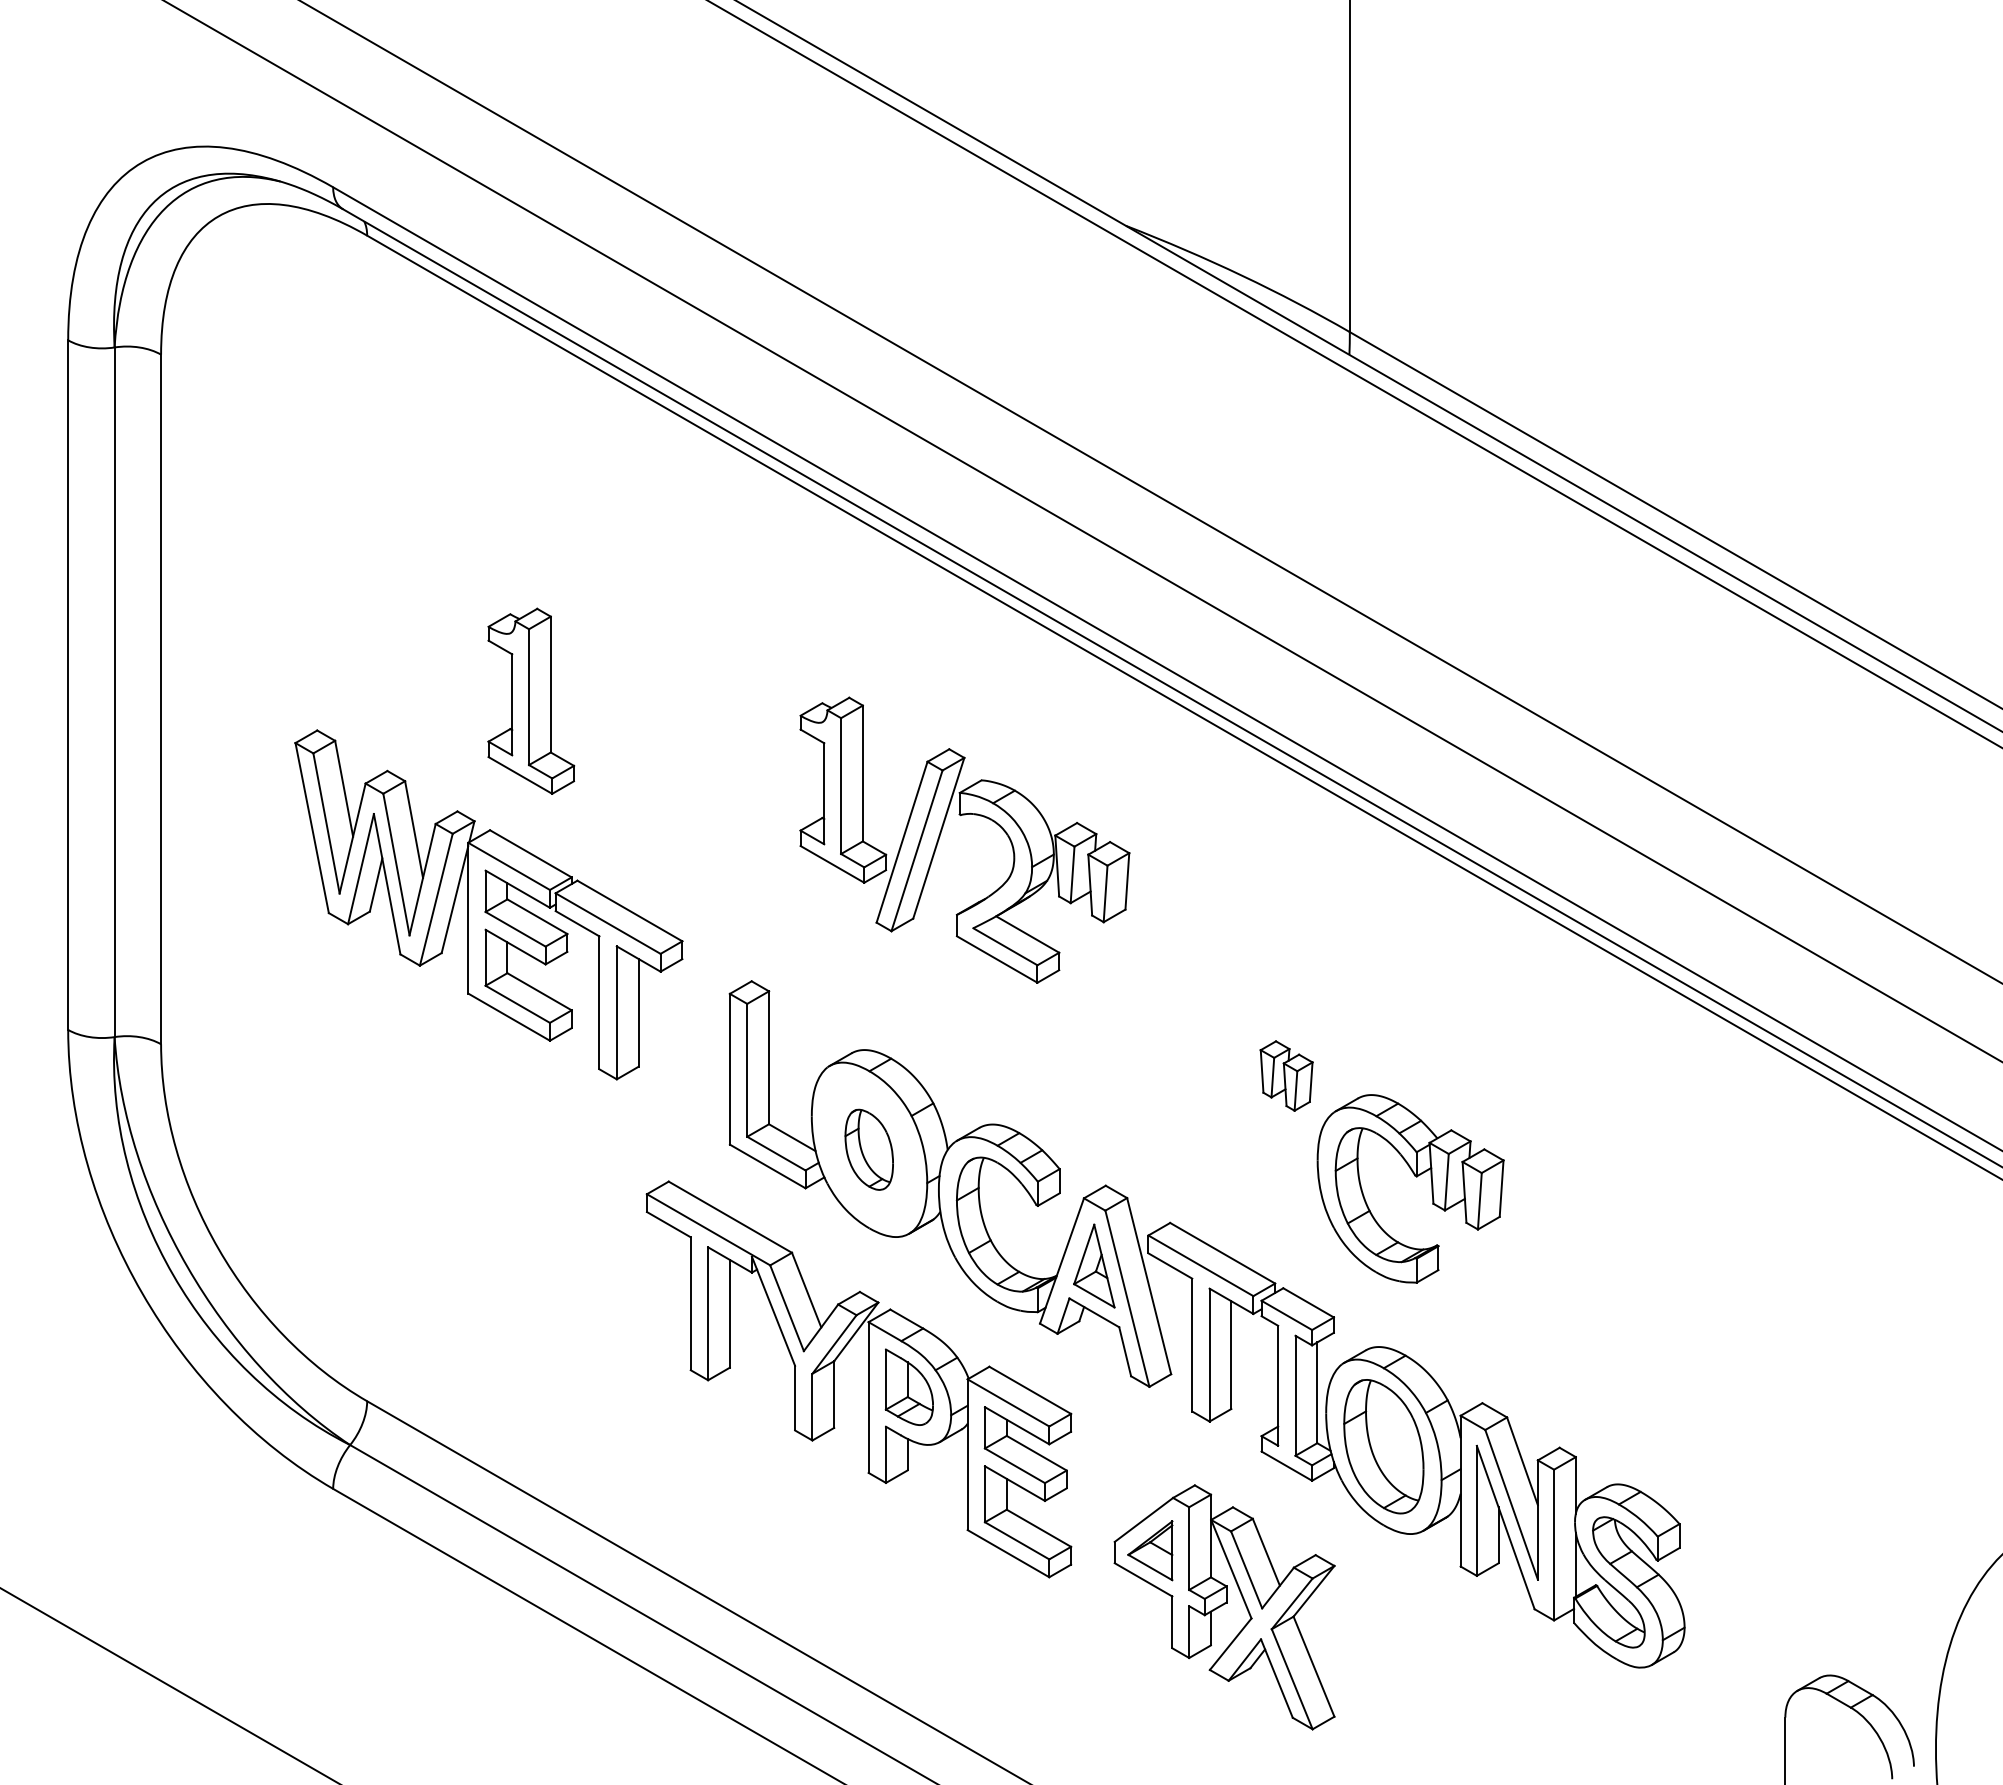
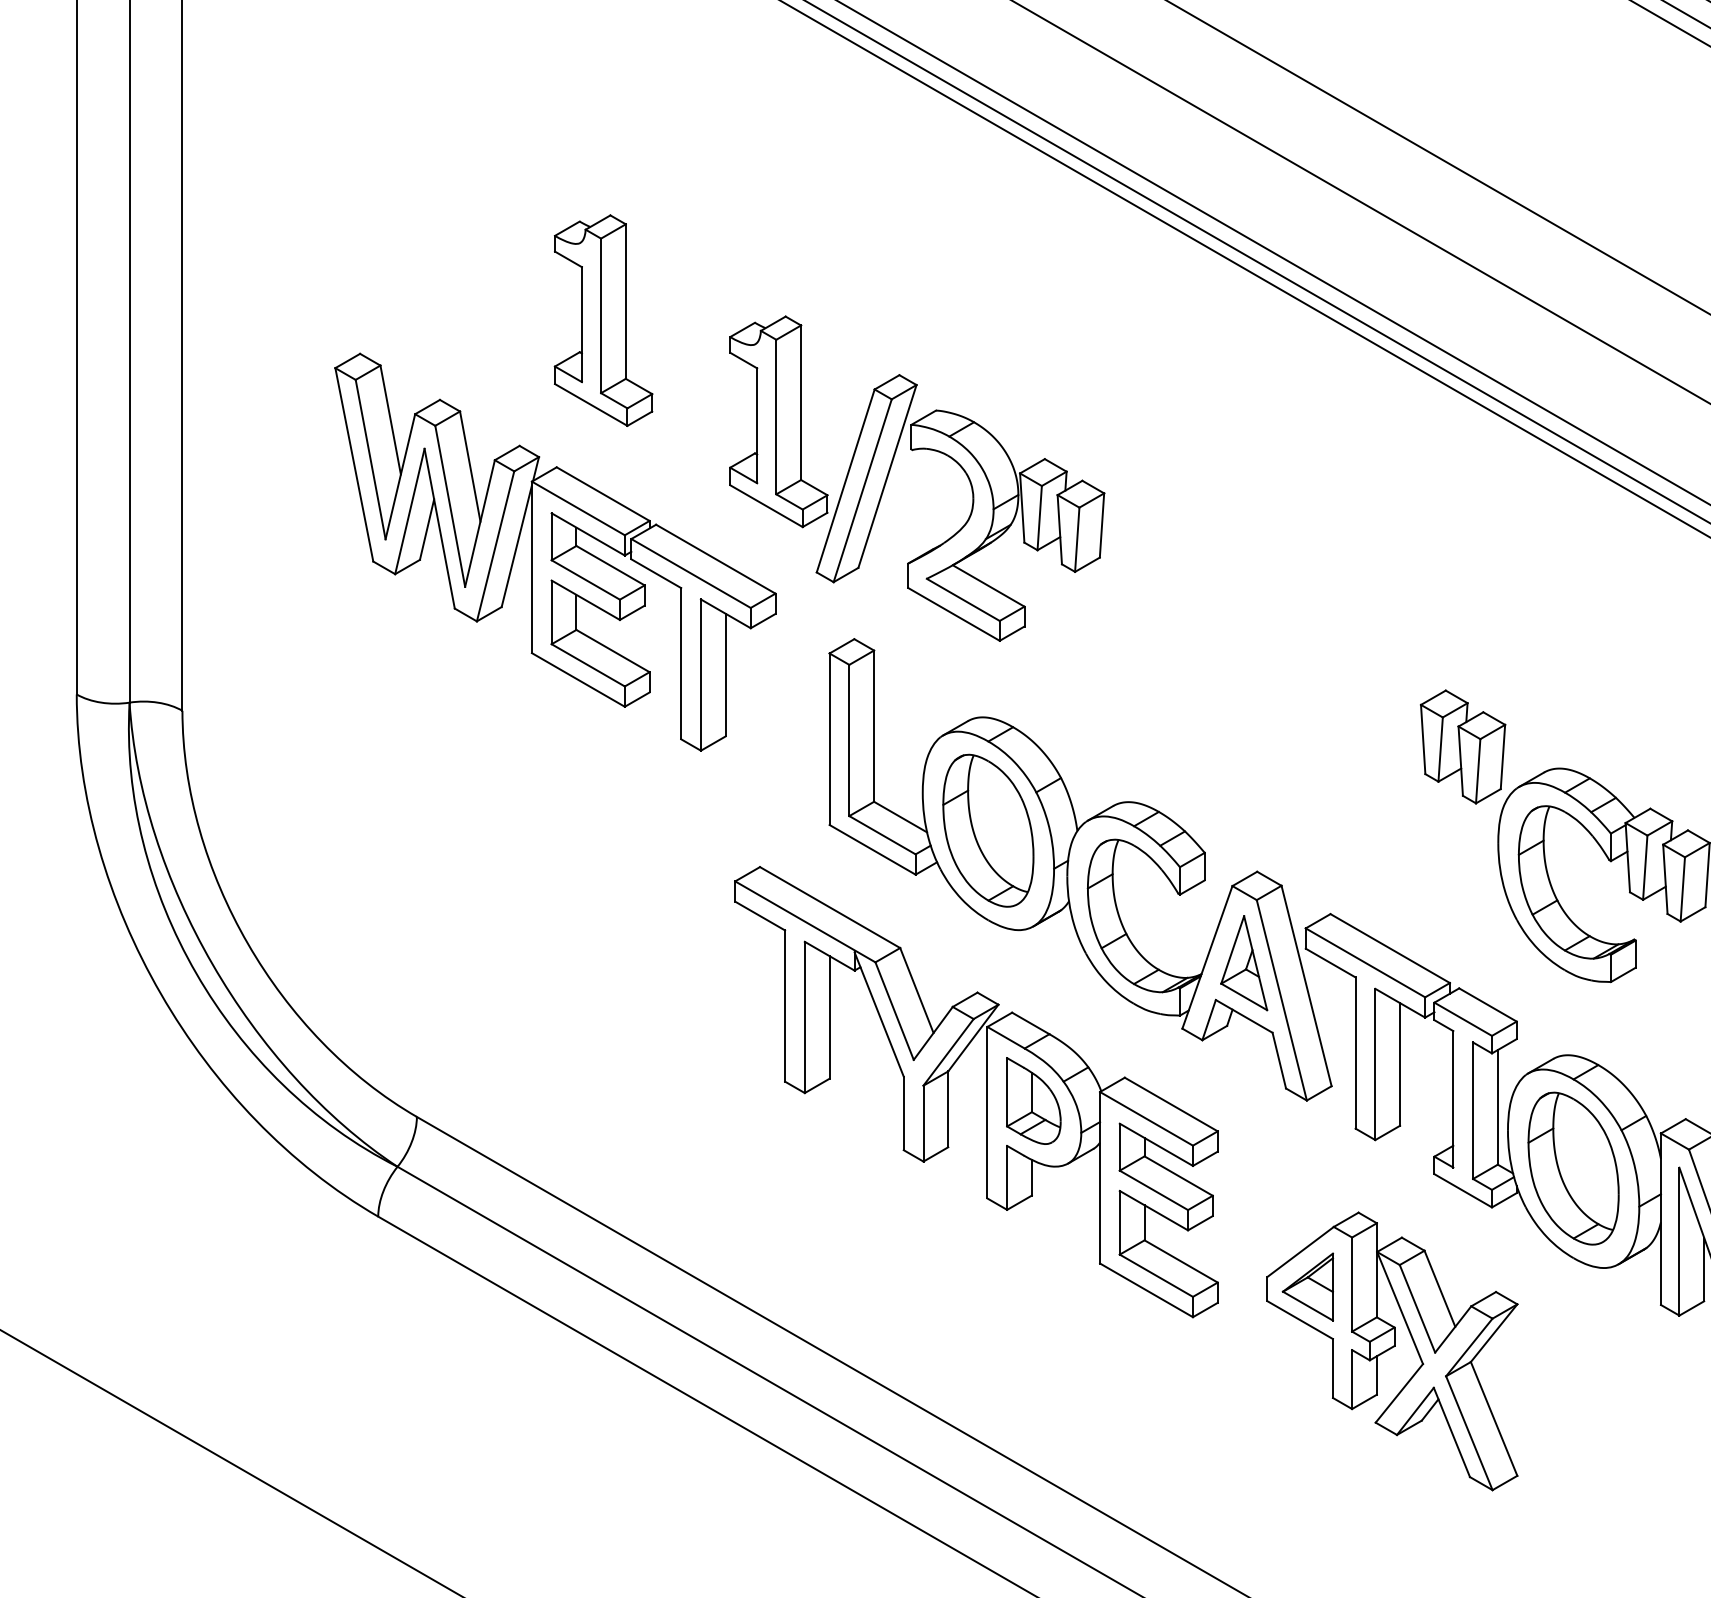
part: (942, 830) -> (891, 467), moved
part: (1286, 1075) -> (1462, 746), size x1.43
part: (868, 1149) -> (987, 830), size x1.67

